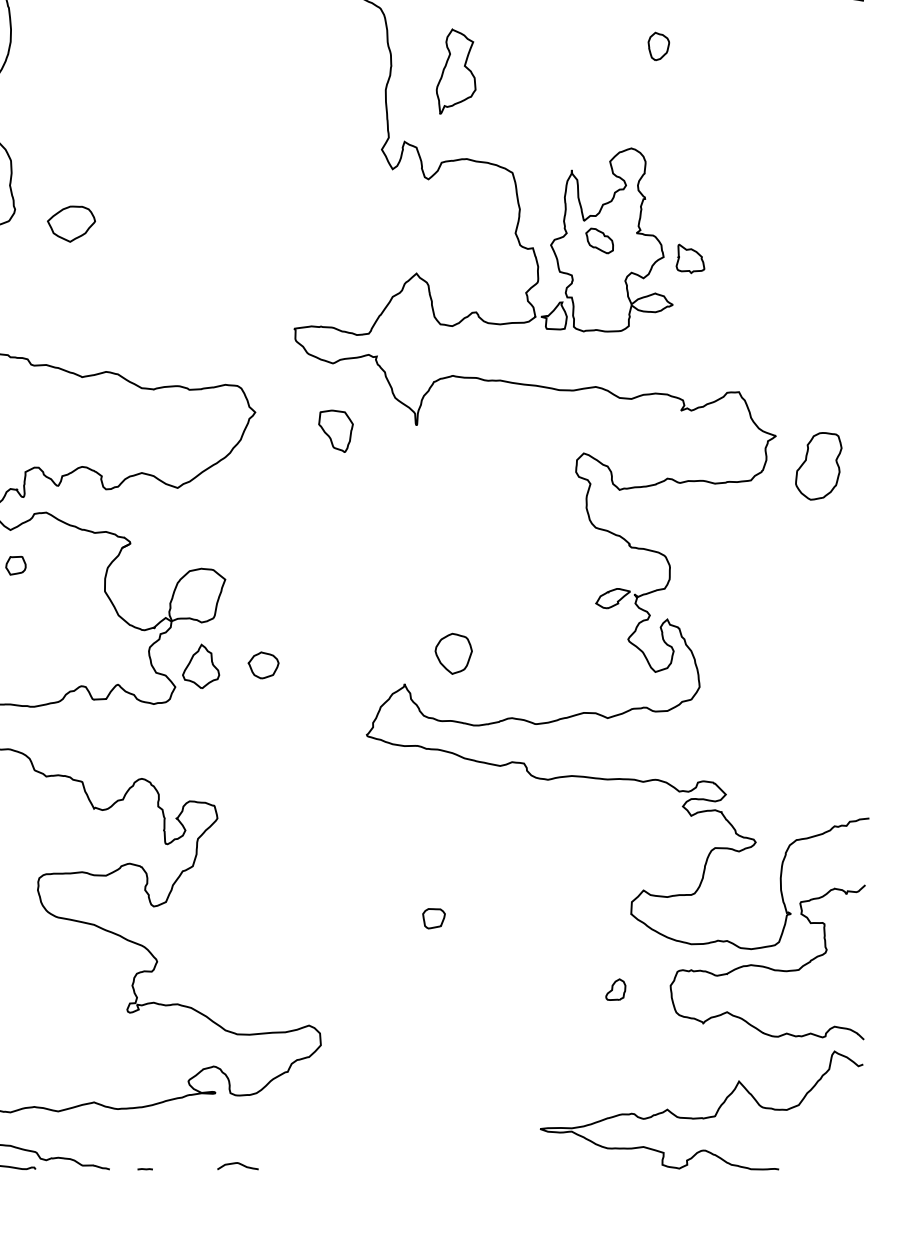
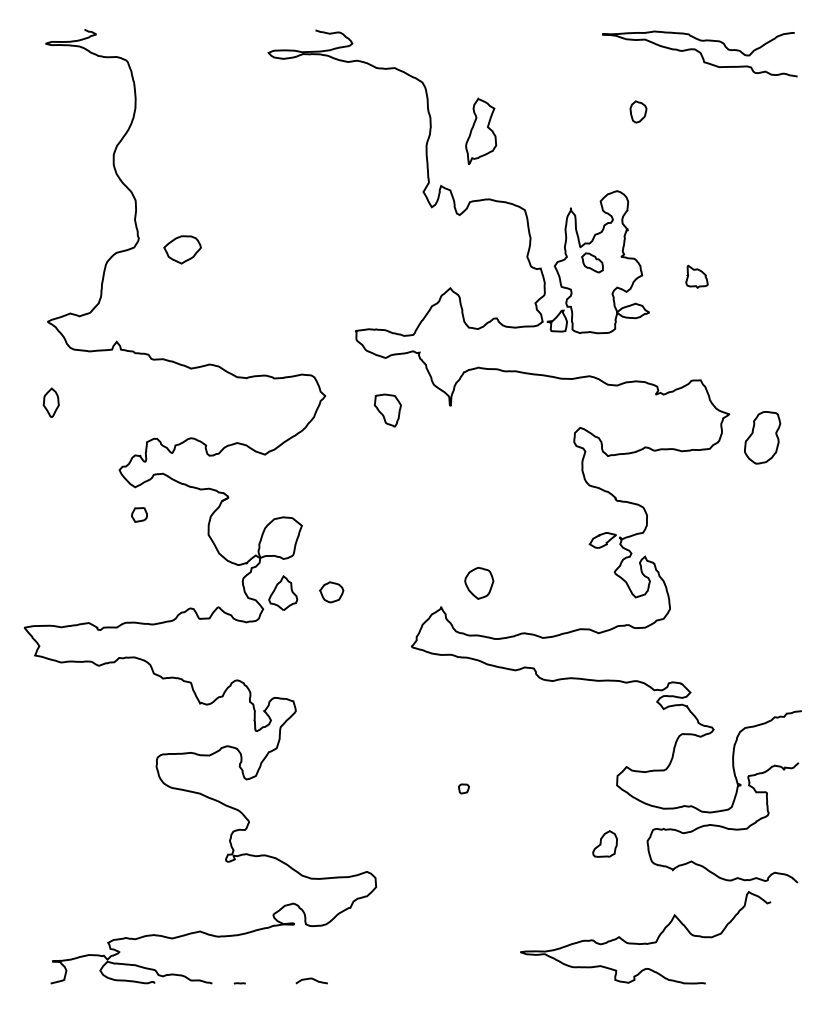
part: (689, 258) -> (696, 276), moved
part: (433, 918) -> (463, 788), size x0.6
part: (615, 989) -> (604, 843), size x1.6
curve: (701, 1116) -> (645, 942), moved

